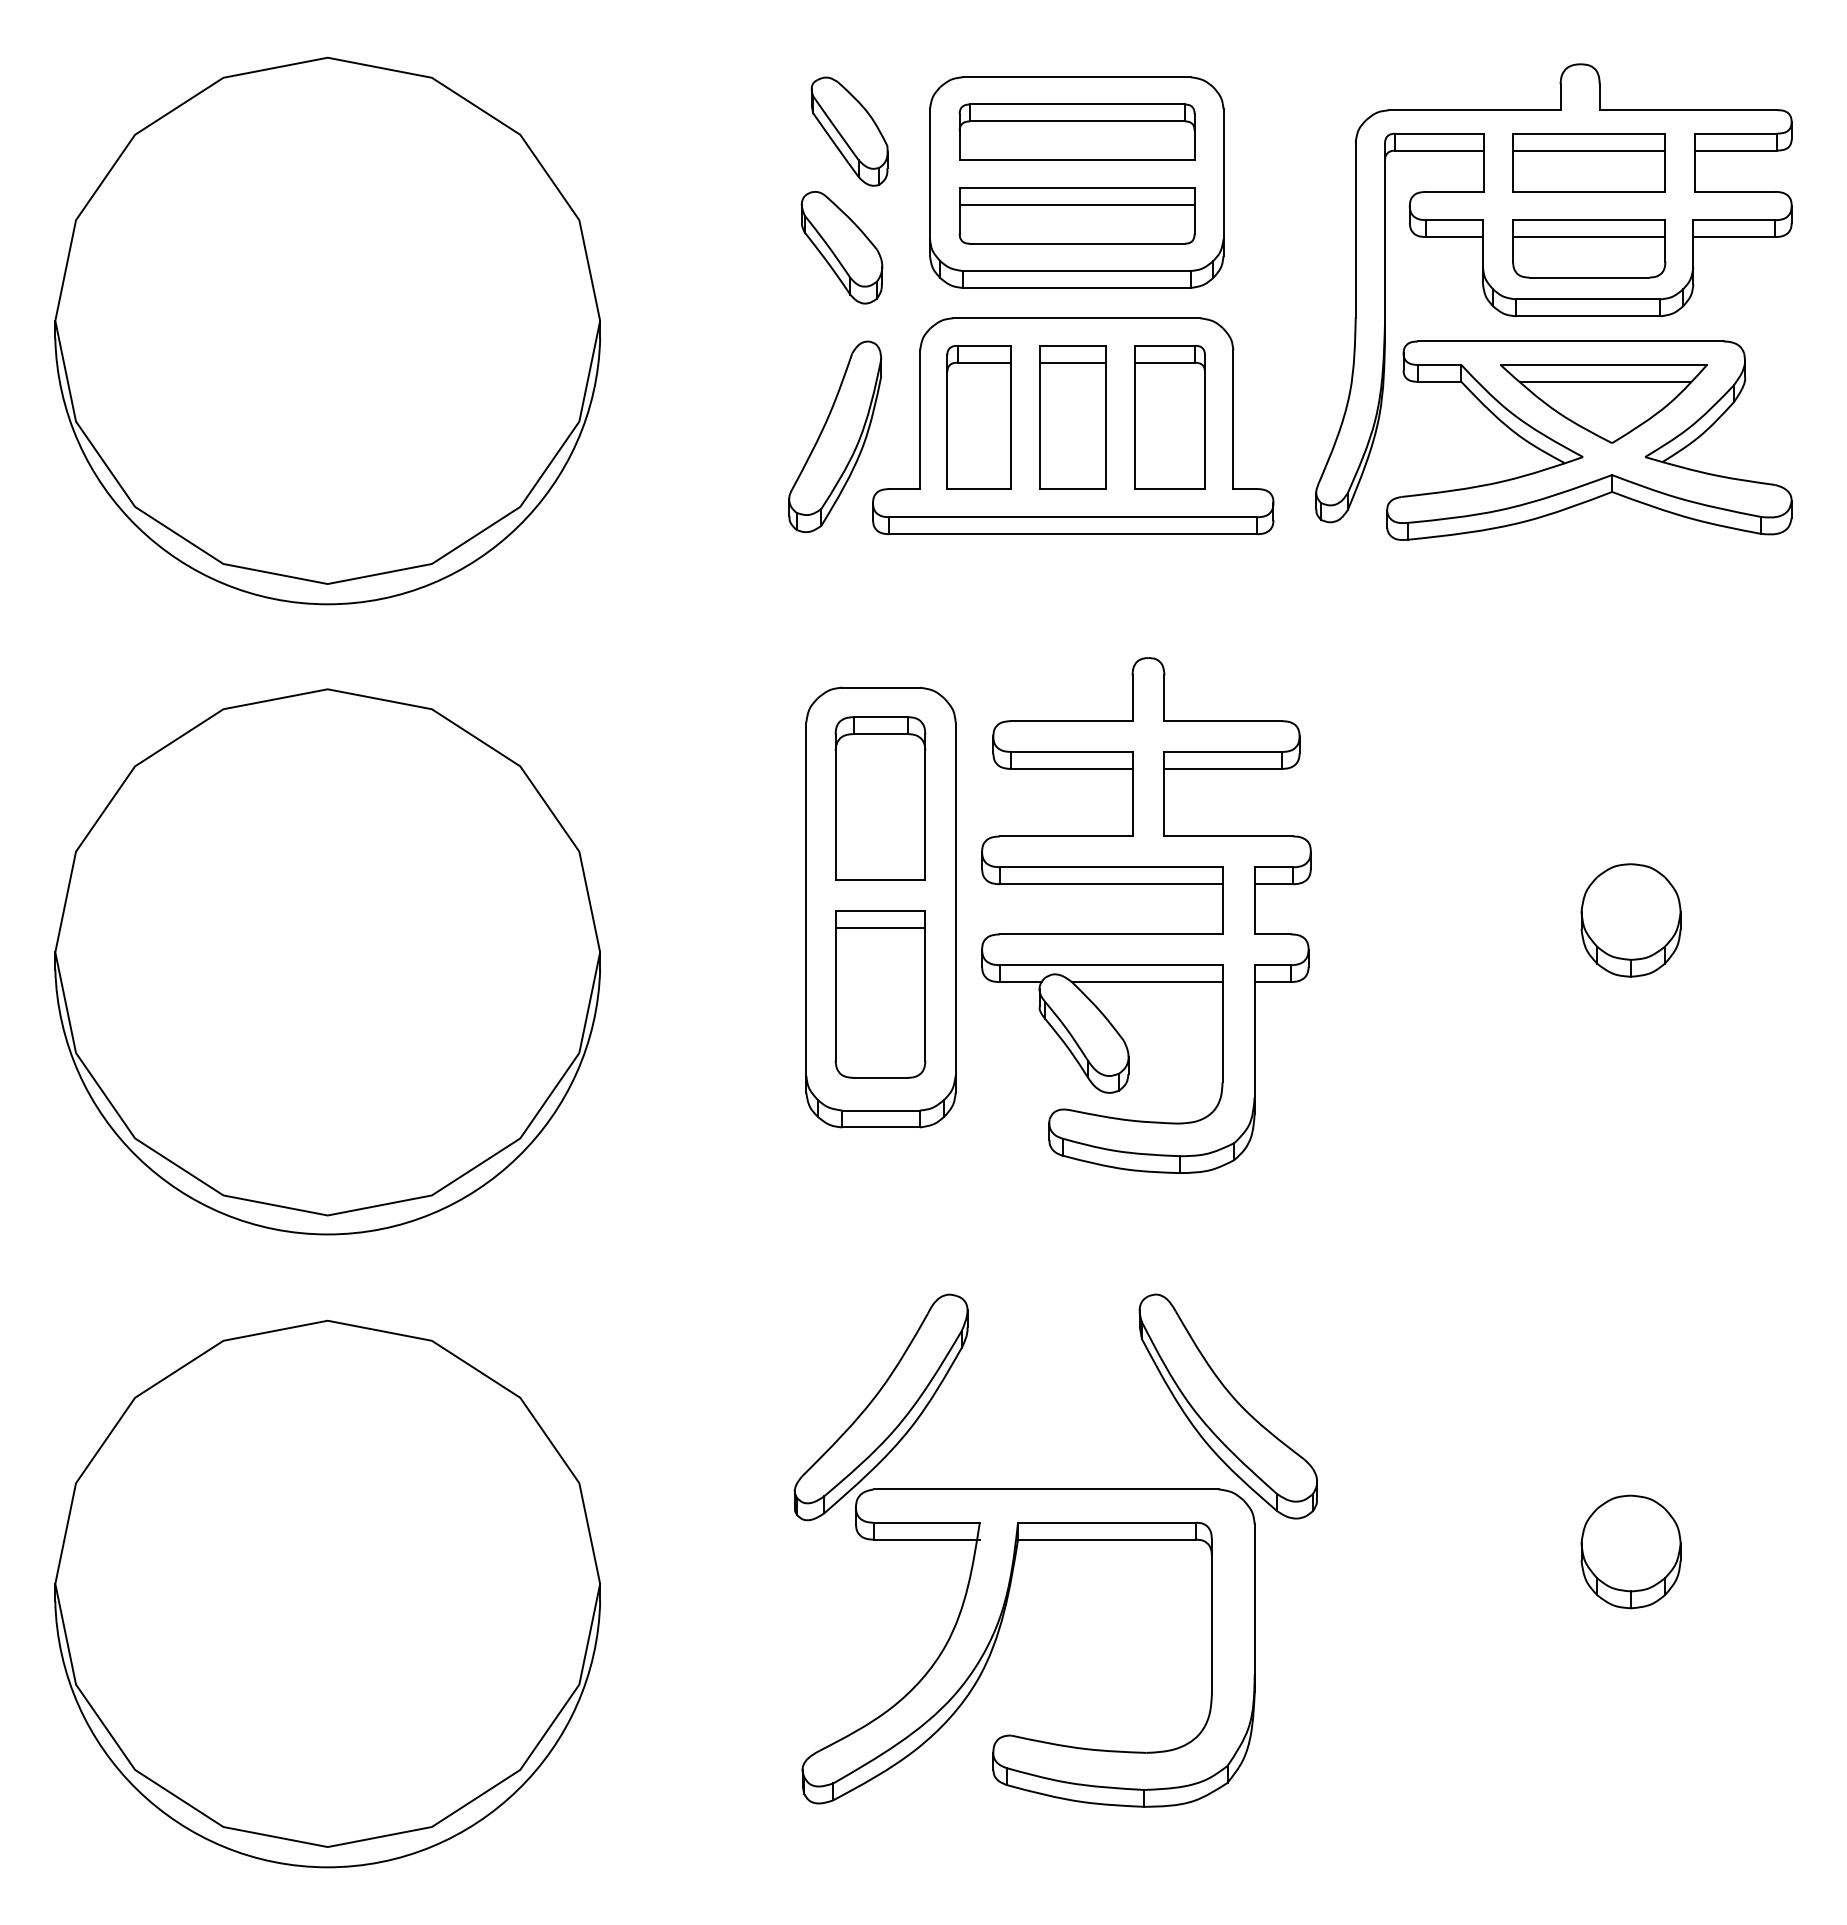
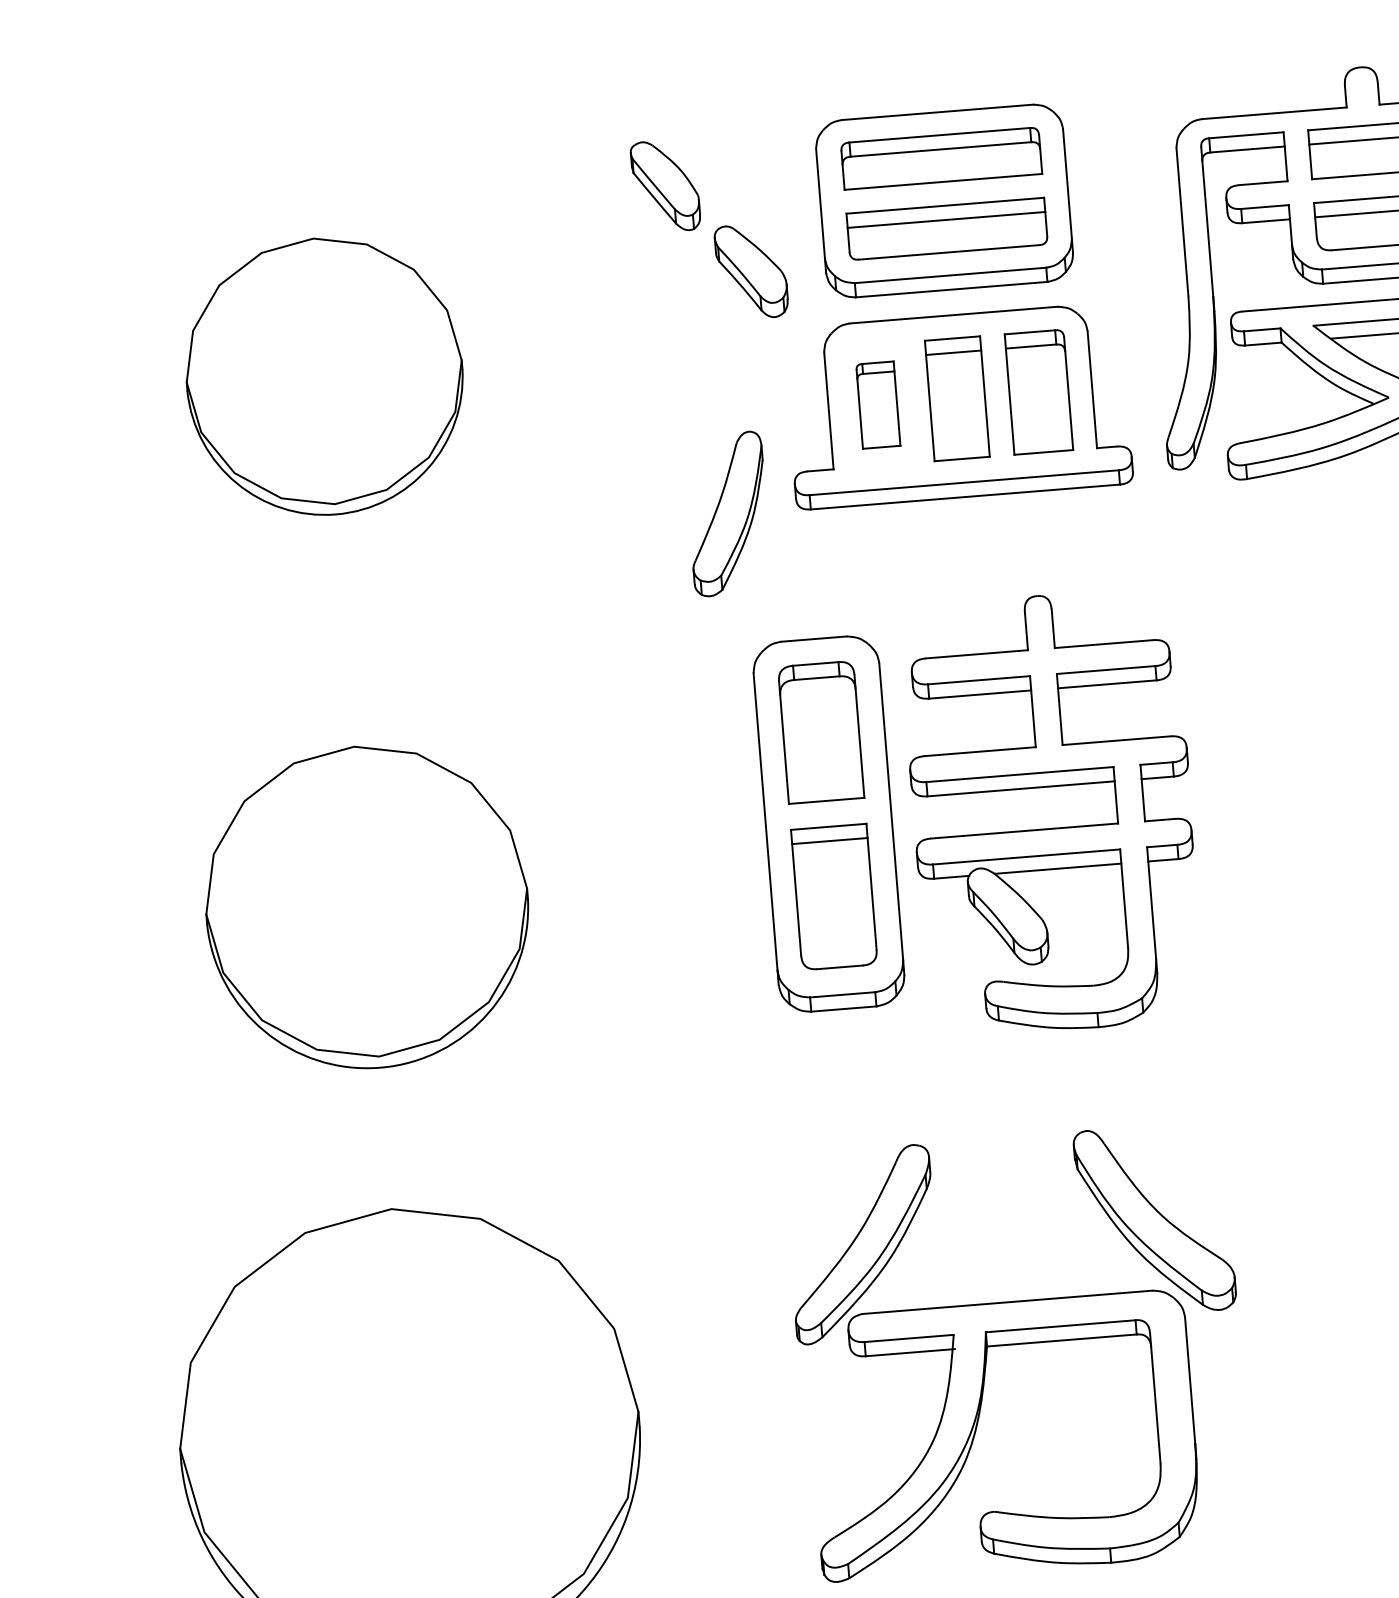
part: (849, 131) -> (665, 186), moved
part: (327, 330) -> (324, 376), size x0.6
part: (978, 417) -> (877, 405), size x0.7
part: (835, 436) -> (728, 513), moved
part: (327, 961) -> (367, 906), size x0.7

